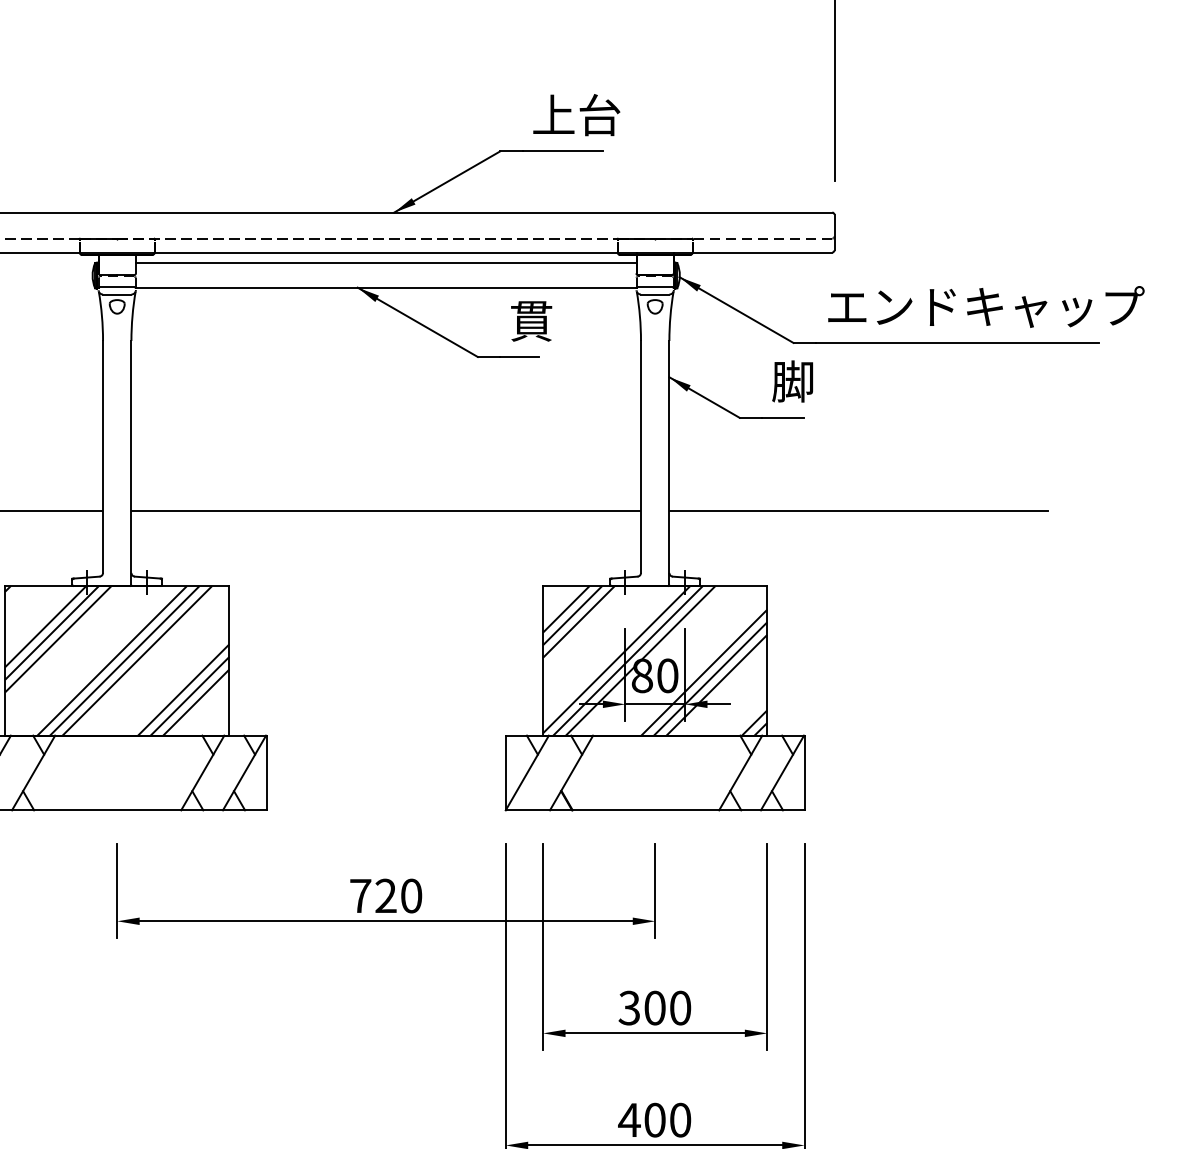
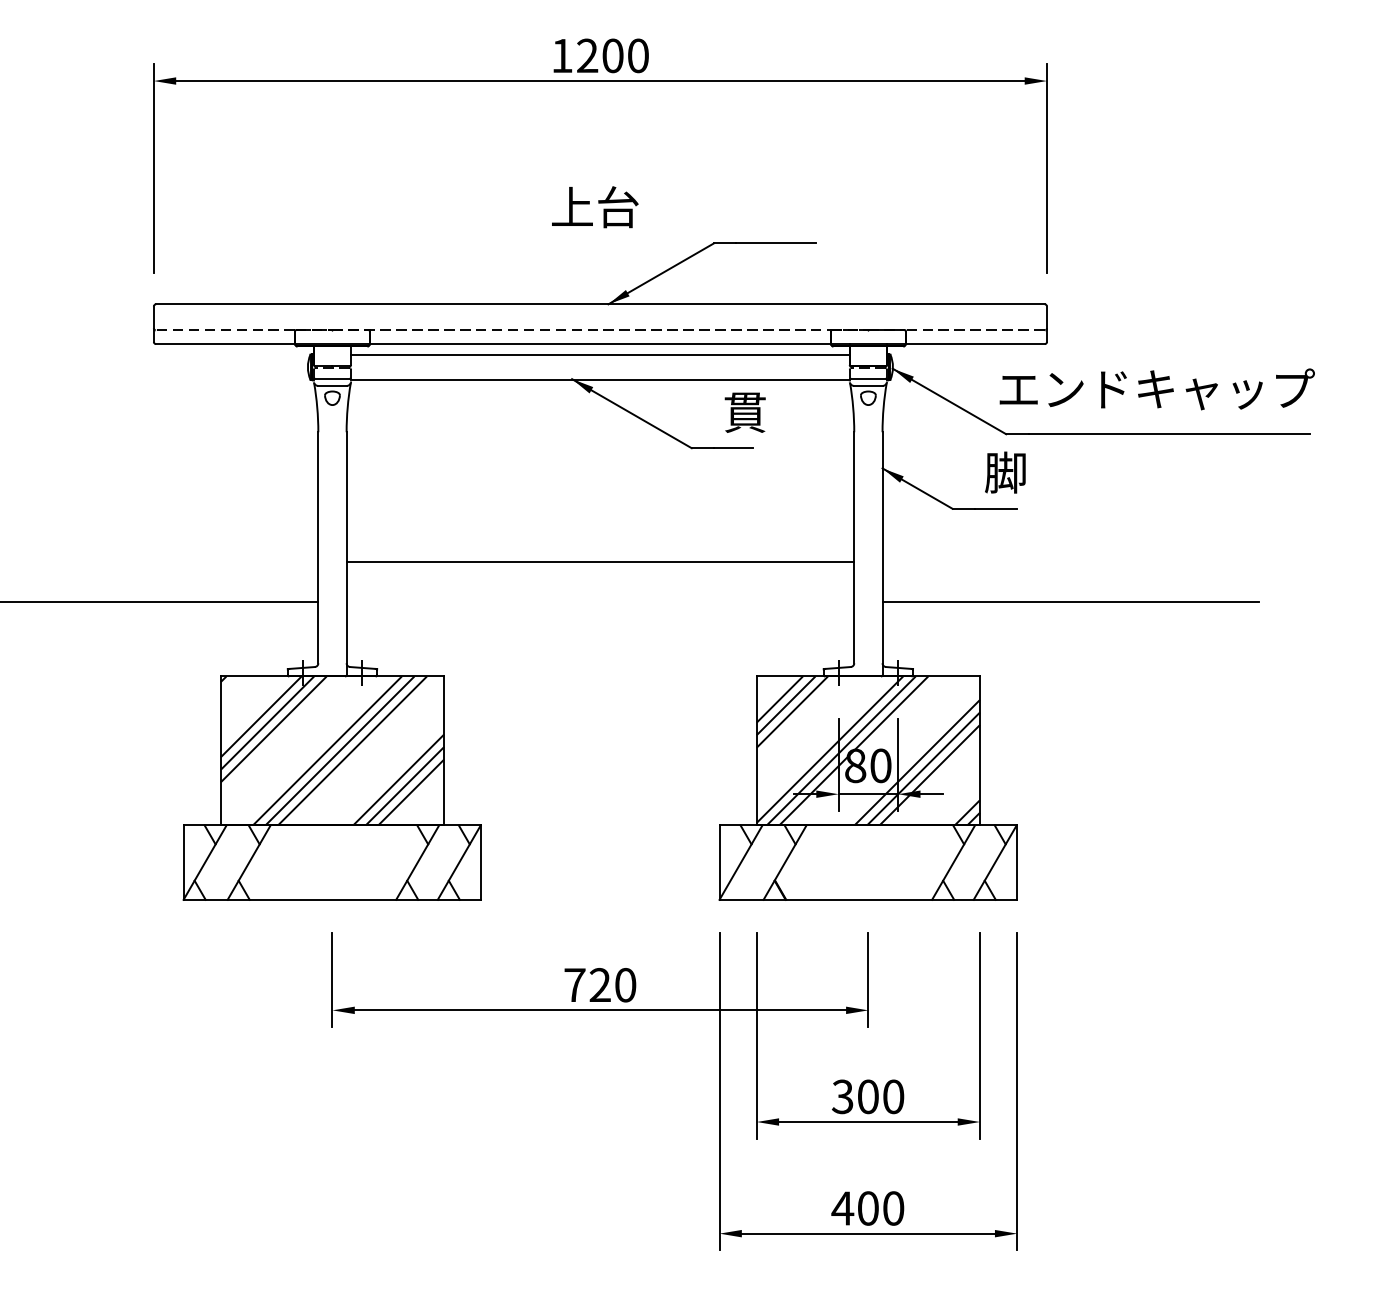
text: (577, 115) -> (595, 207), moved
text: (985, 307) -> (1156, 389), moved
line: (386, 511) -> (600, 562), moved

